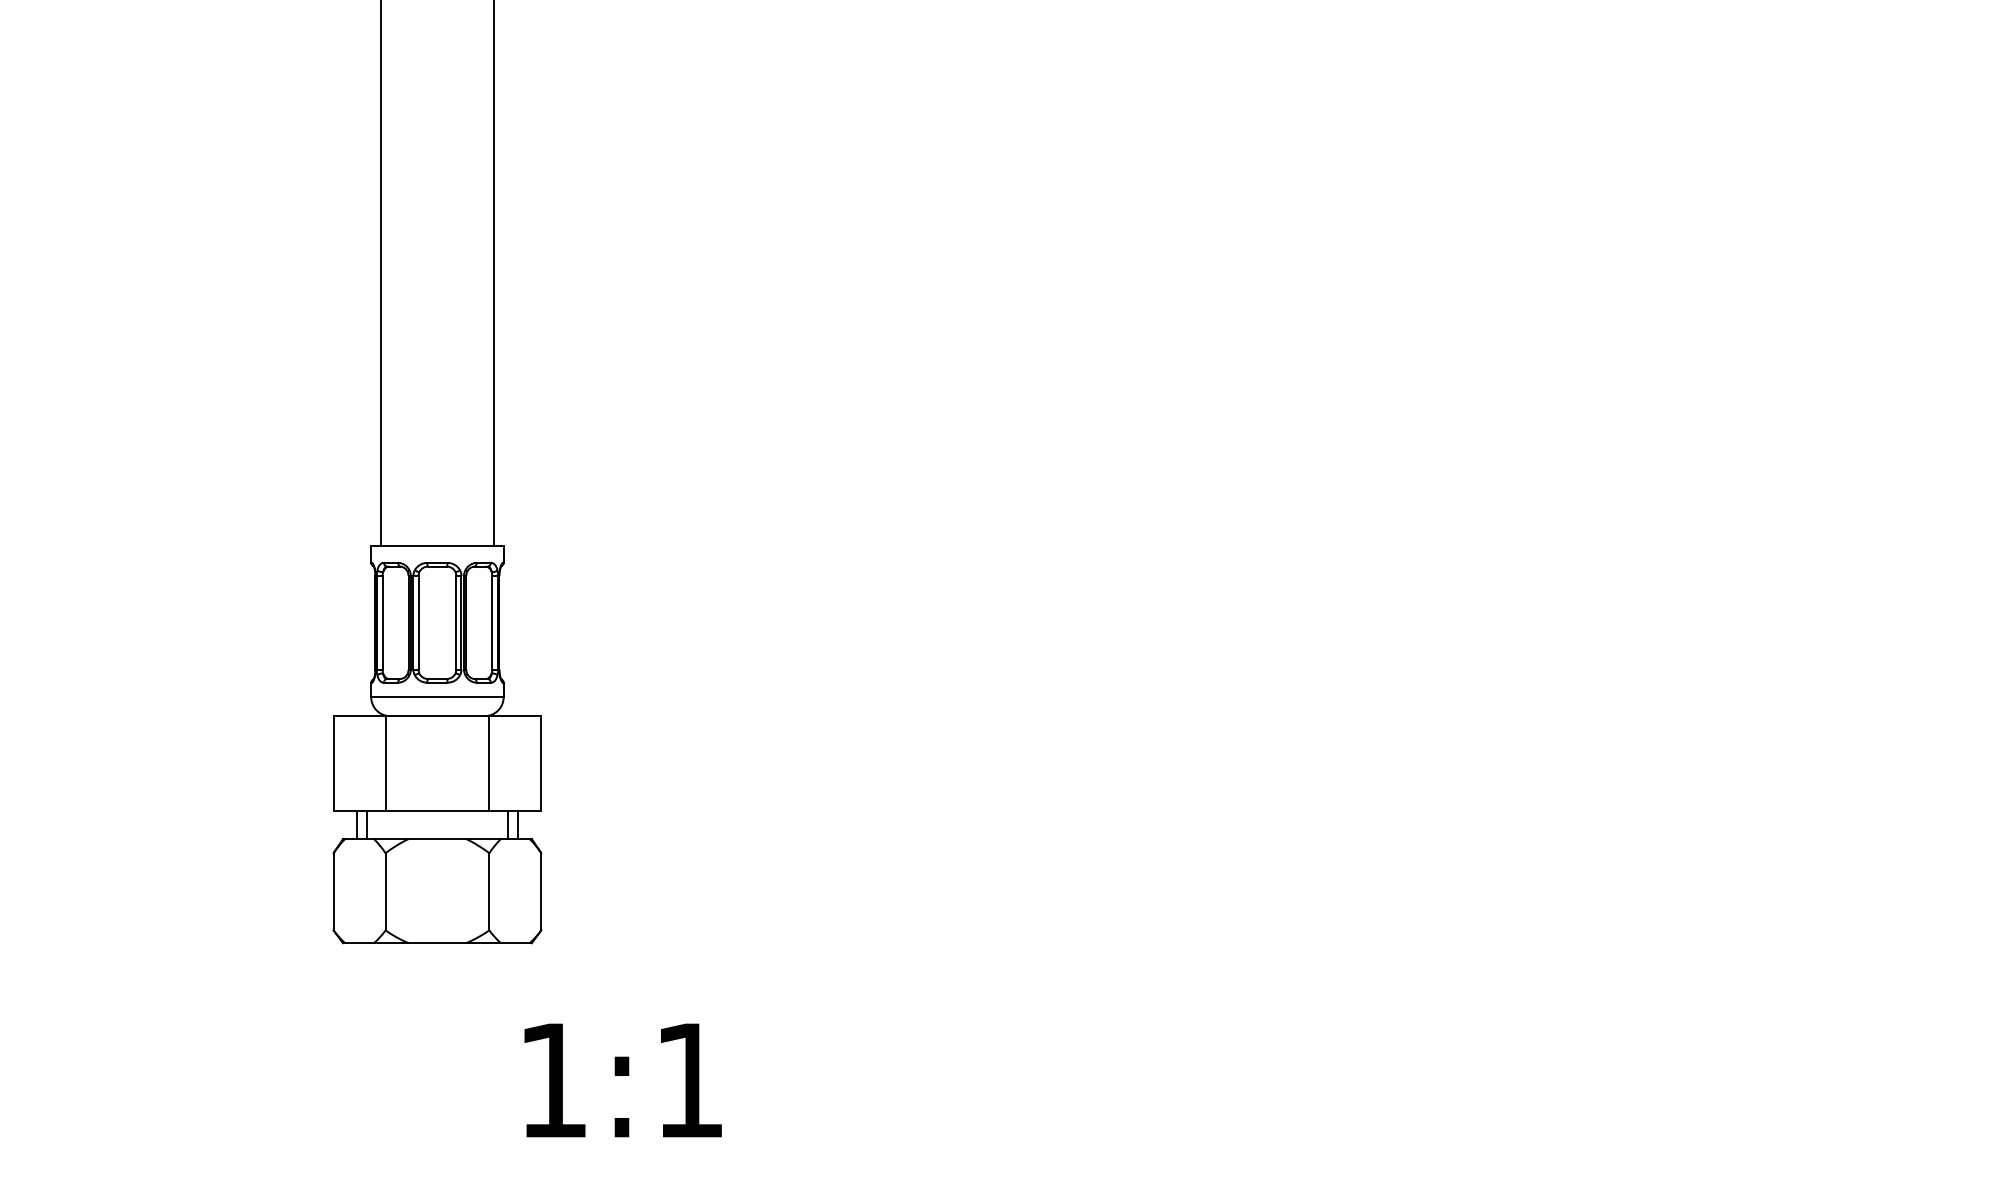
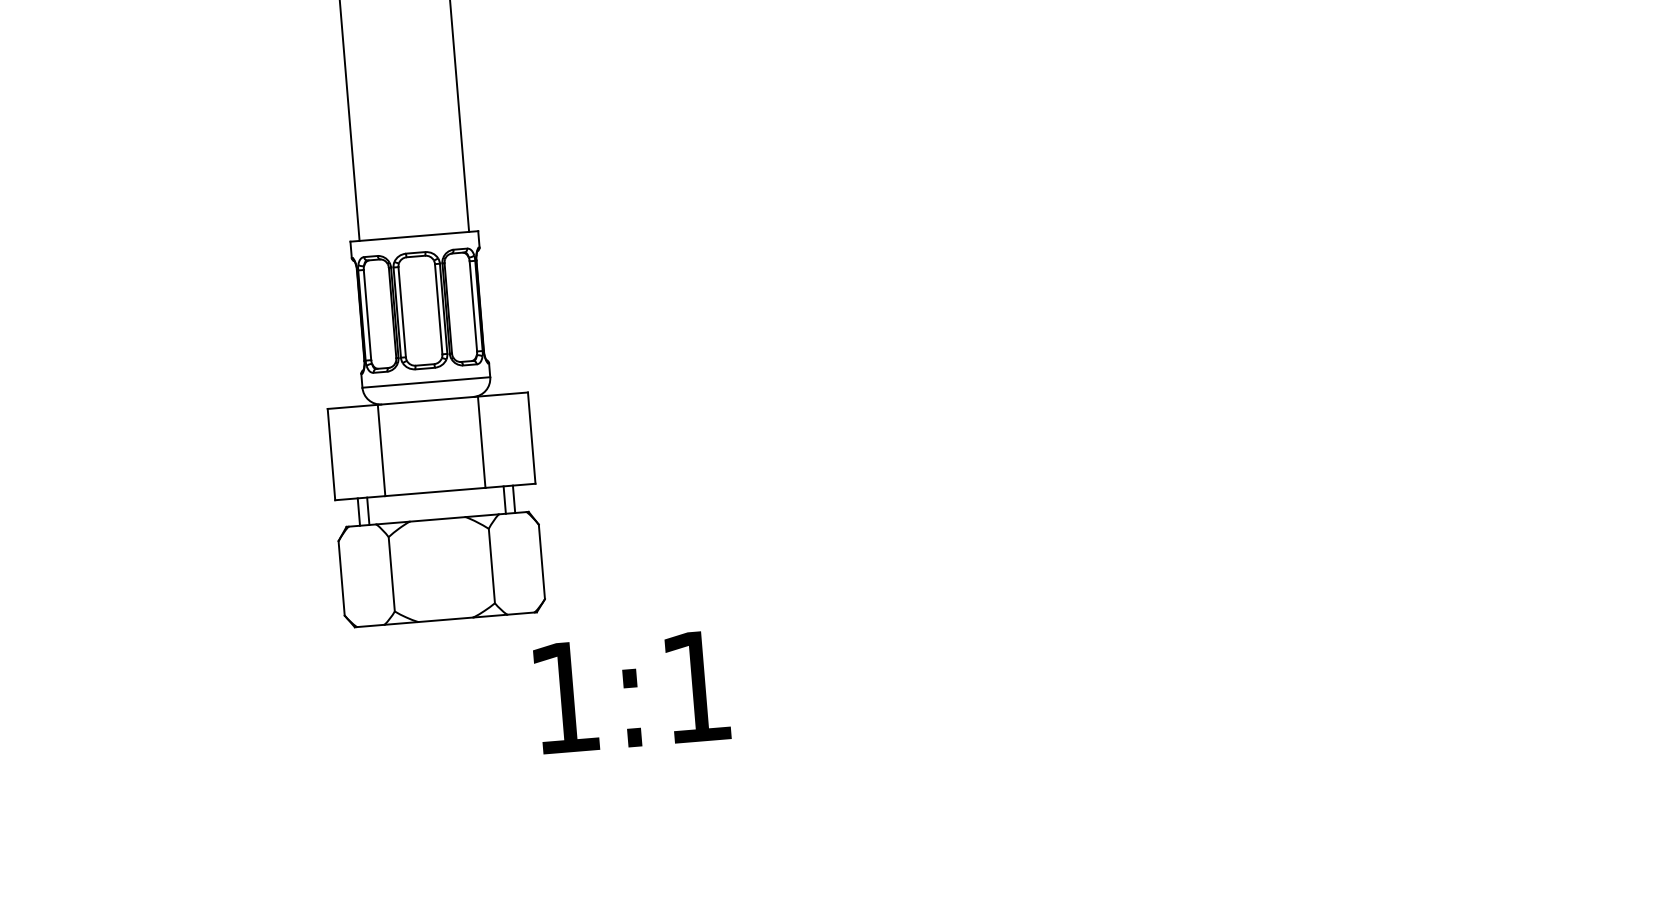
text: (622, 1080) -> (631, 692), moved

